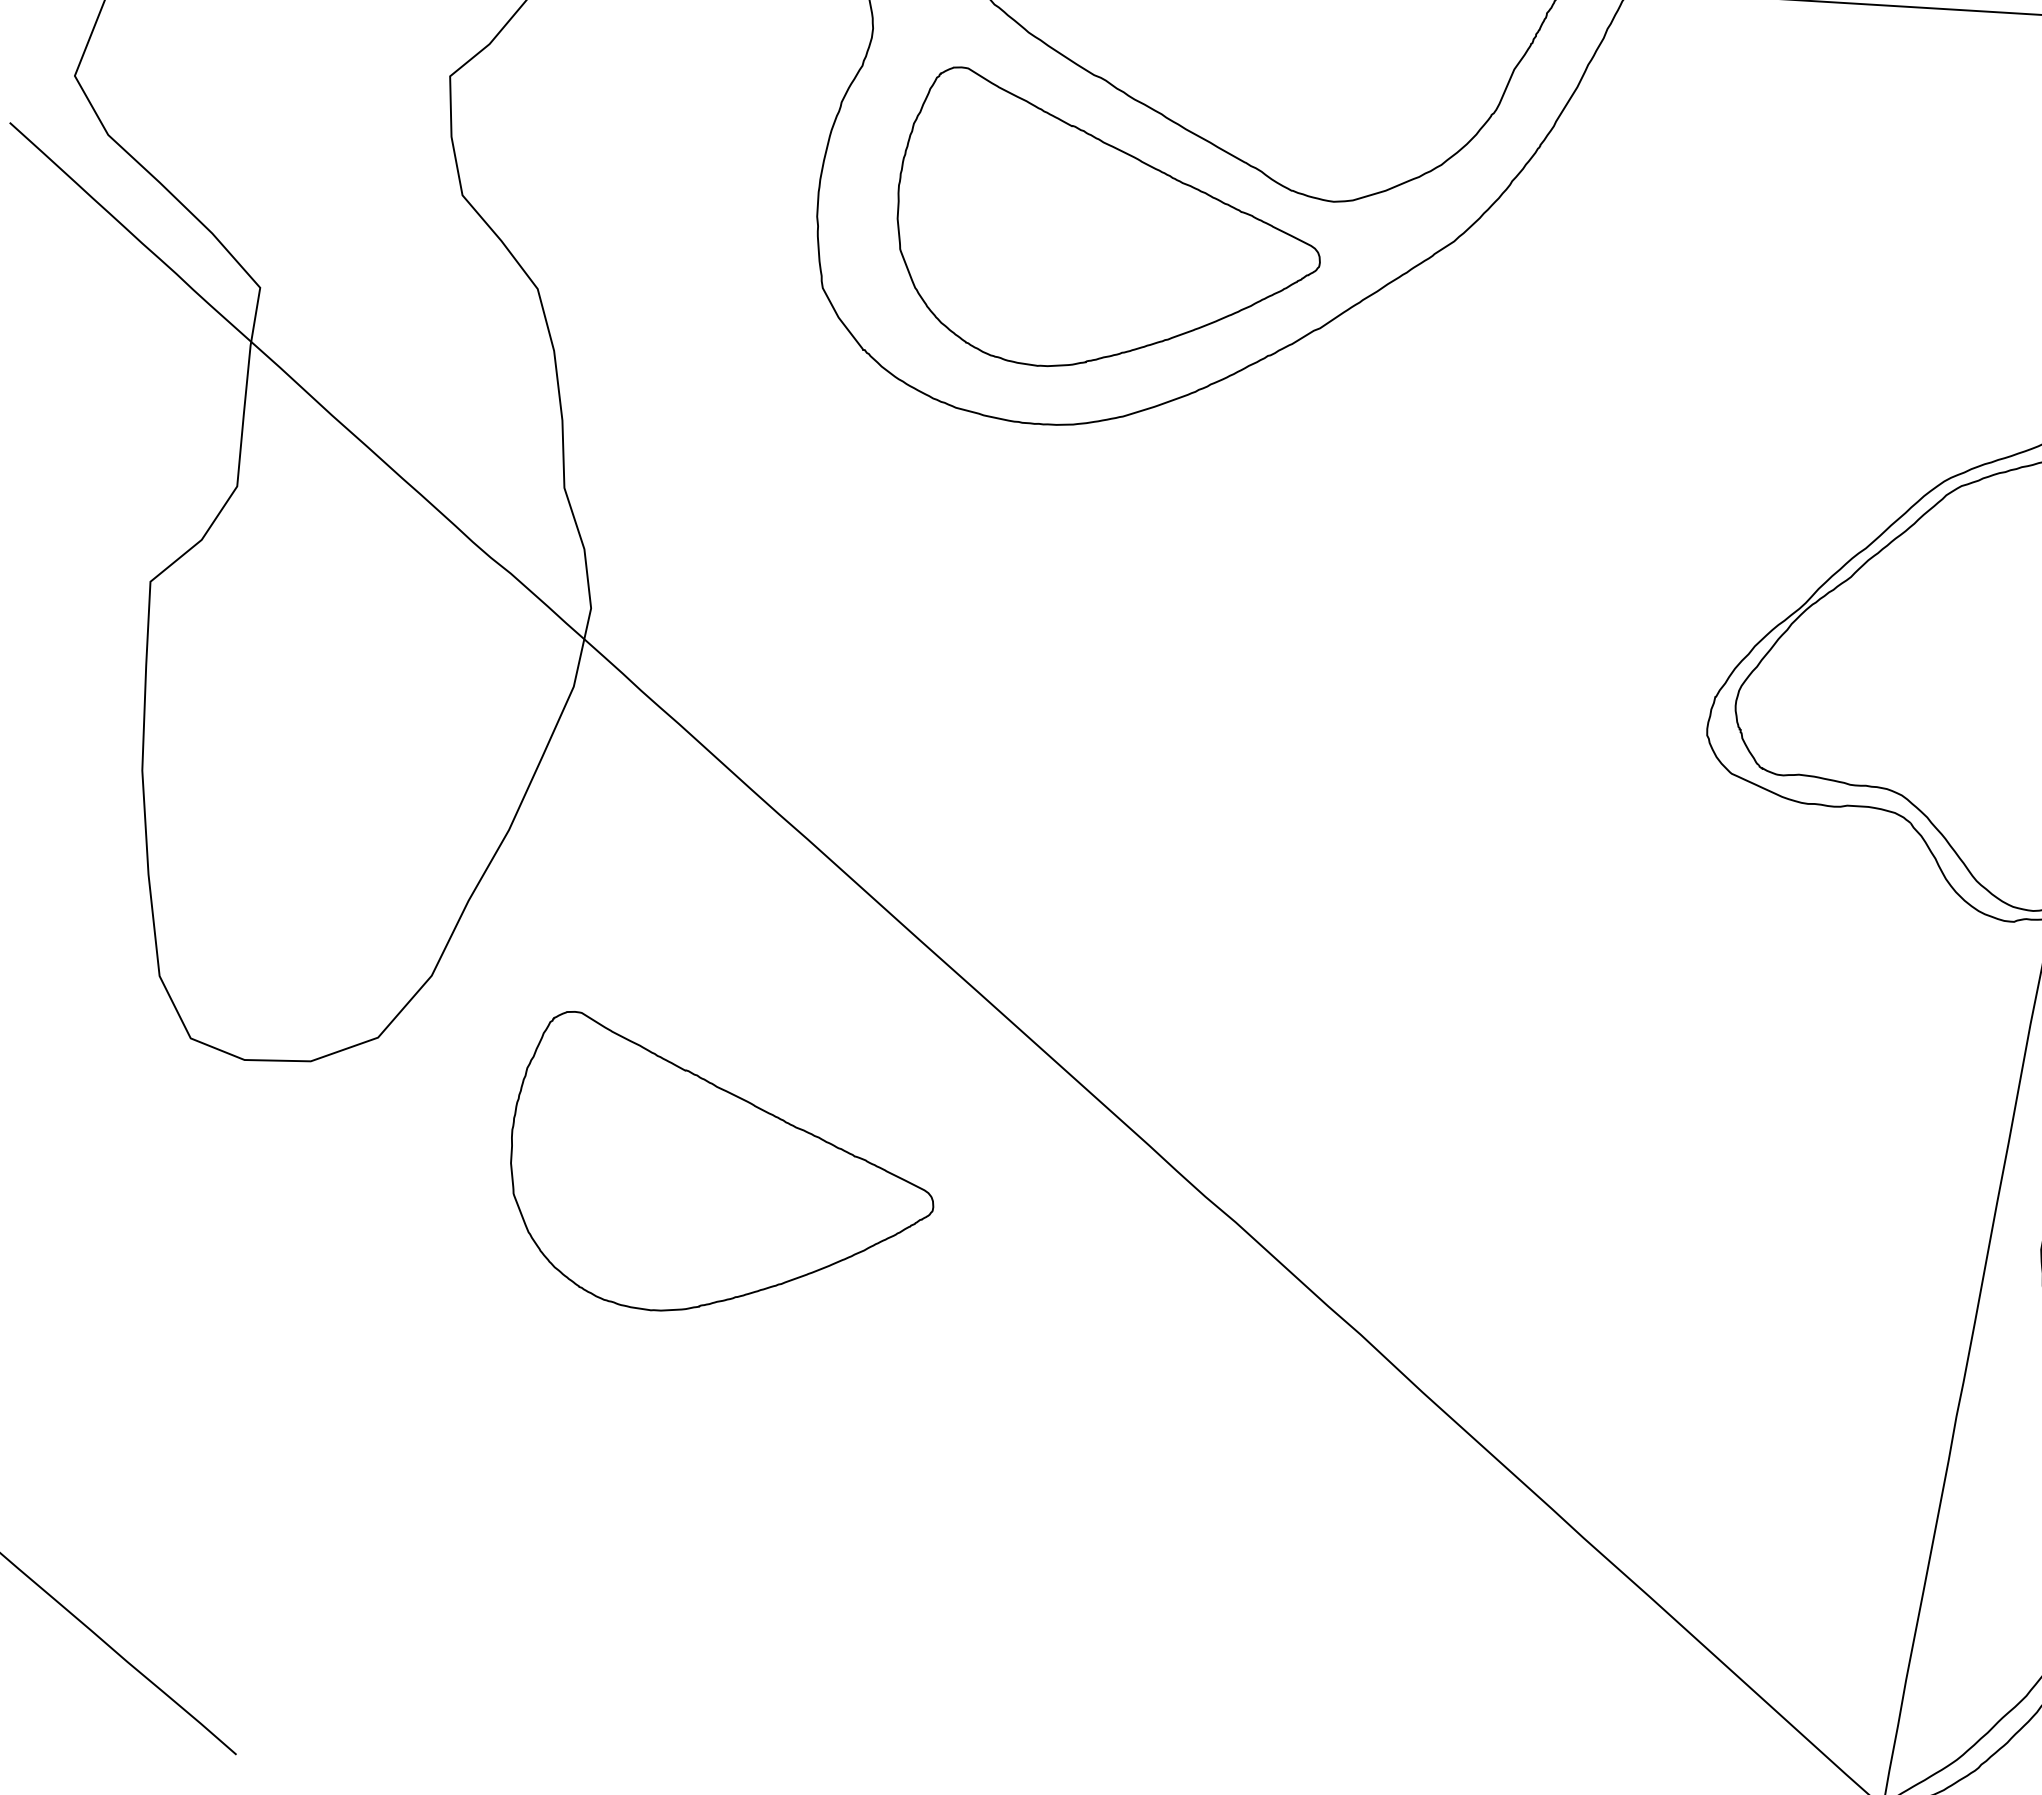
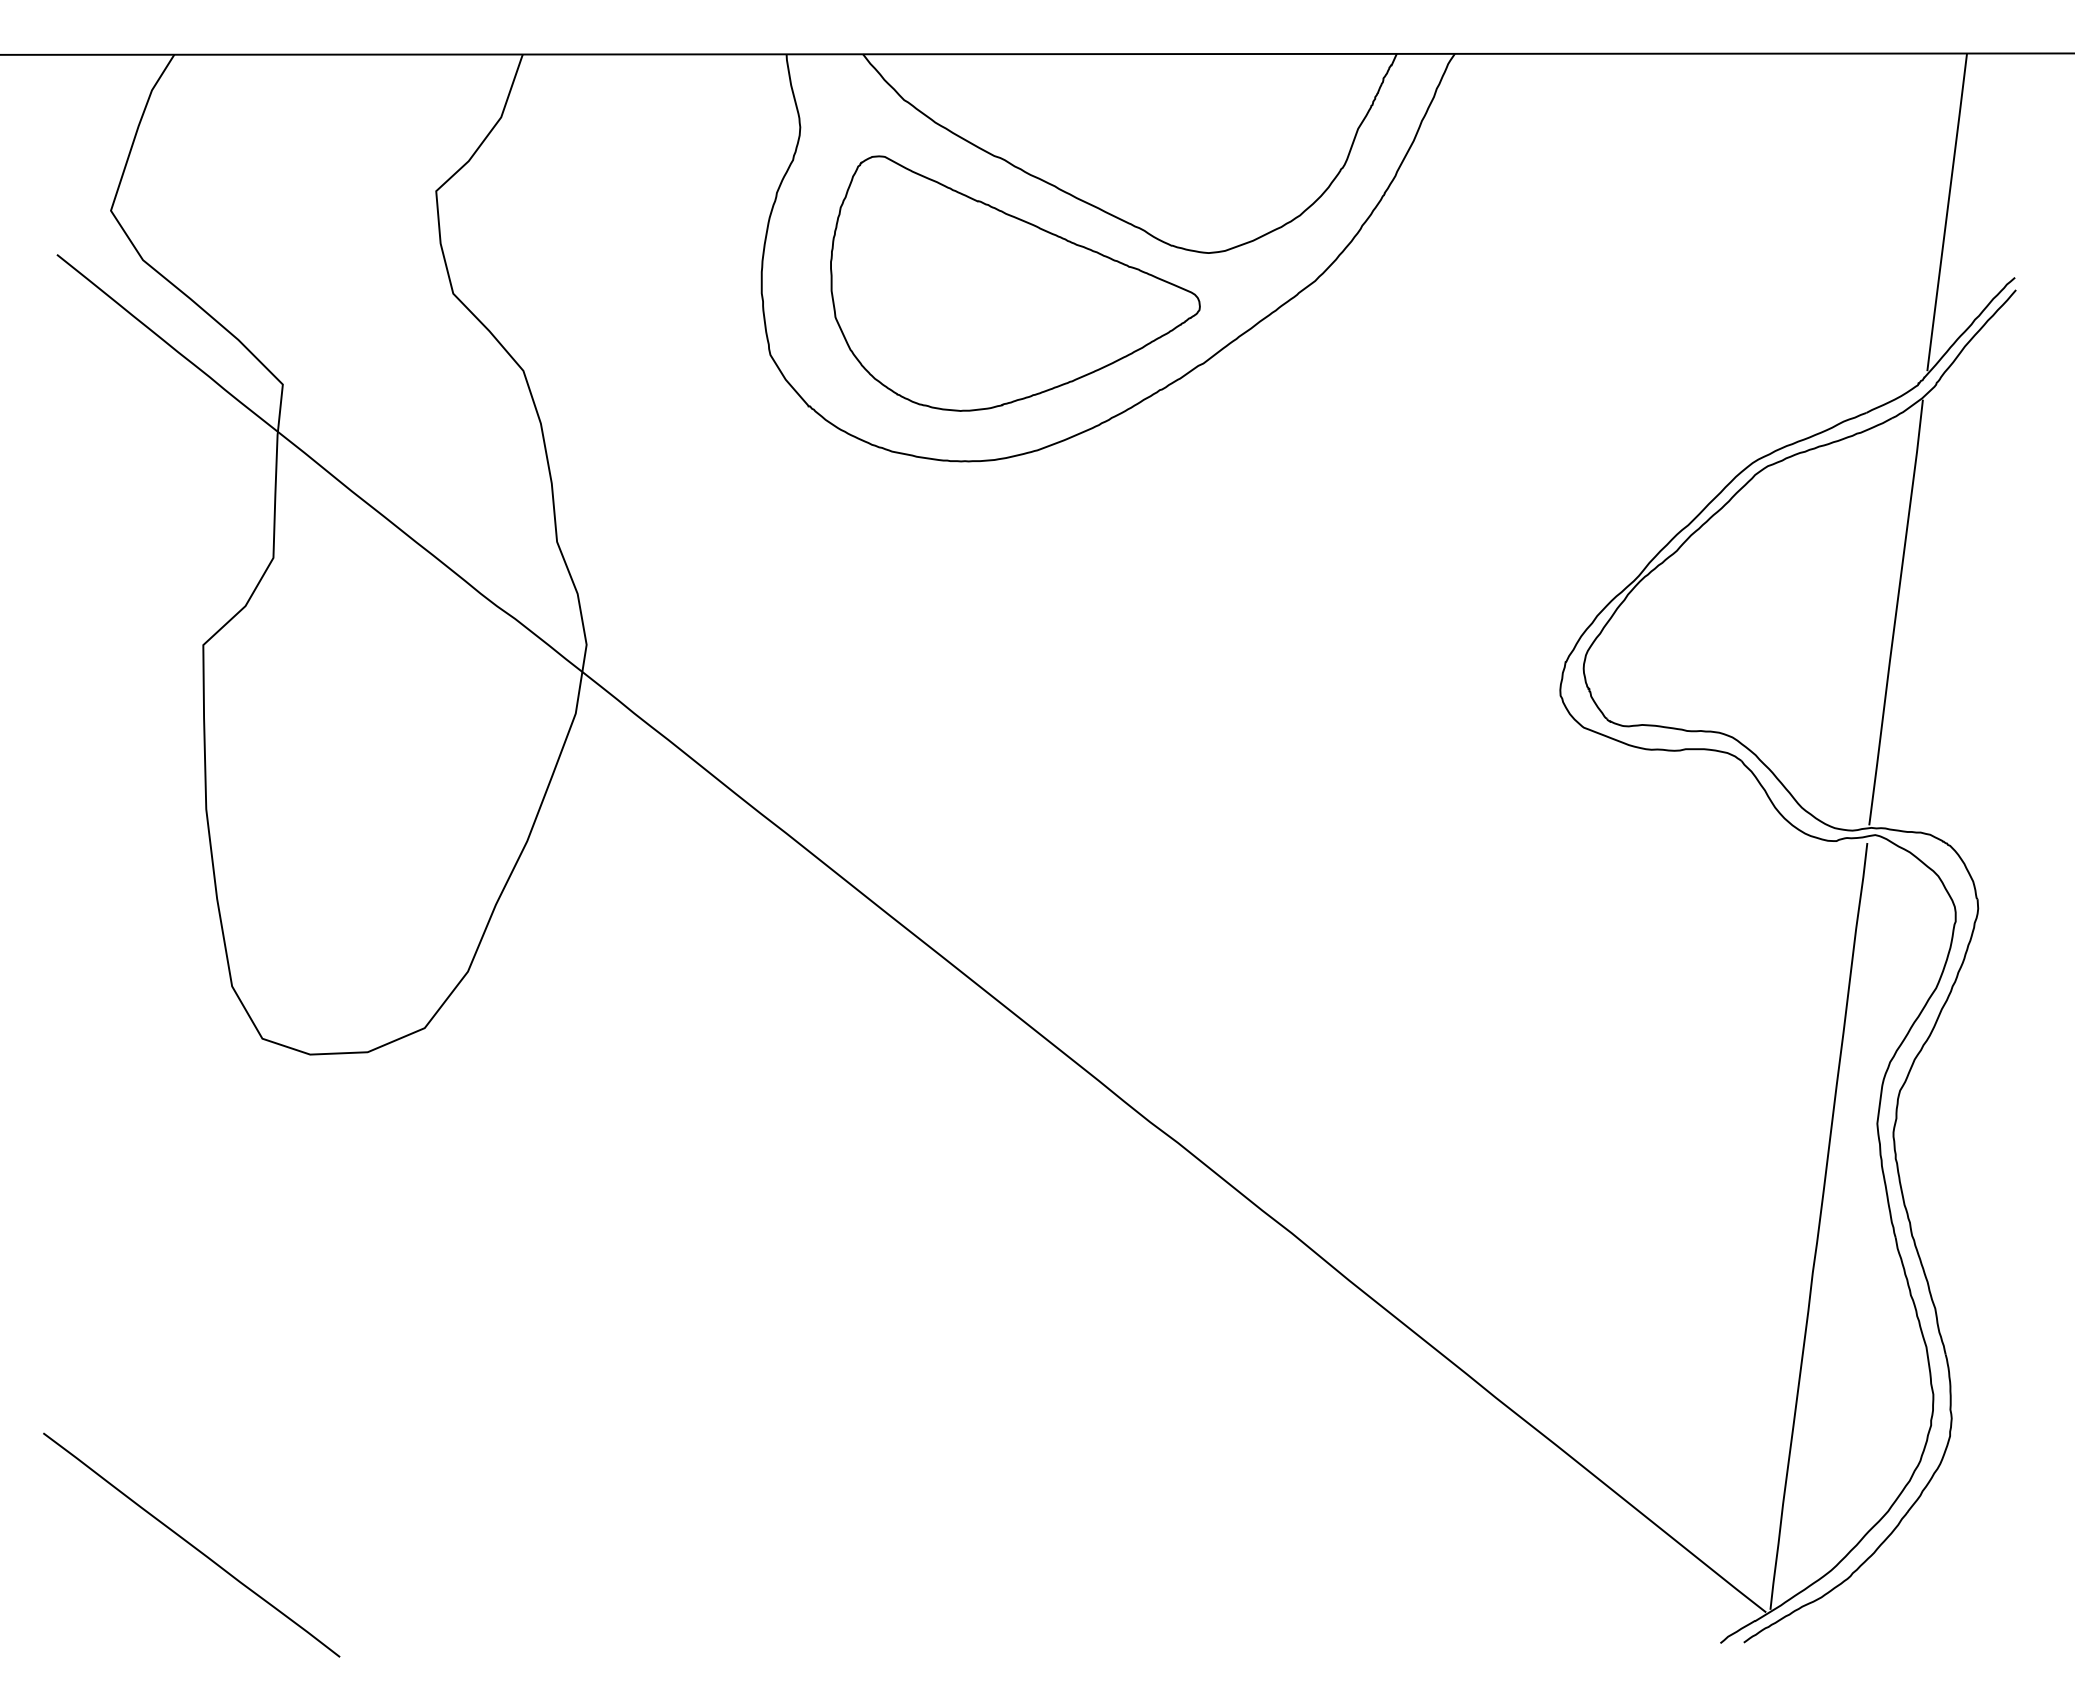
part: (722, 1167) -> (730, 1122), removed

